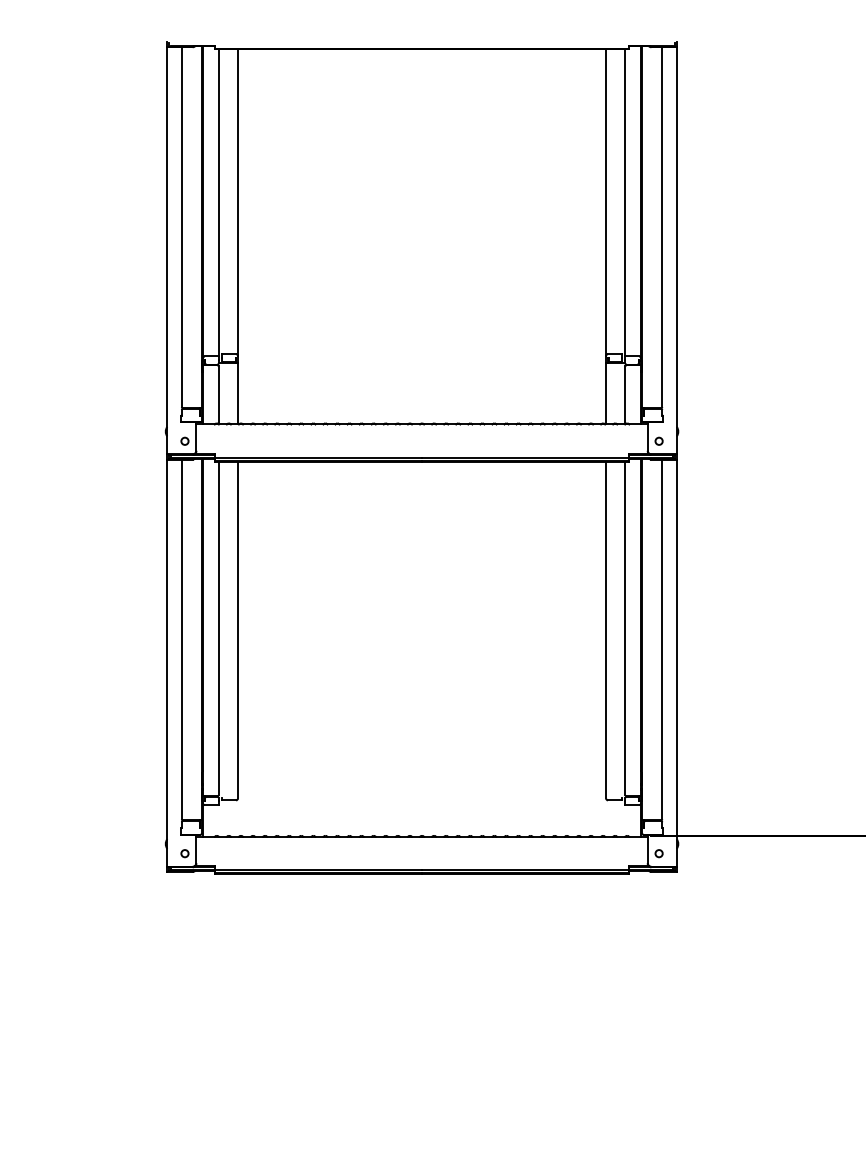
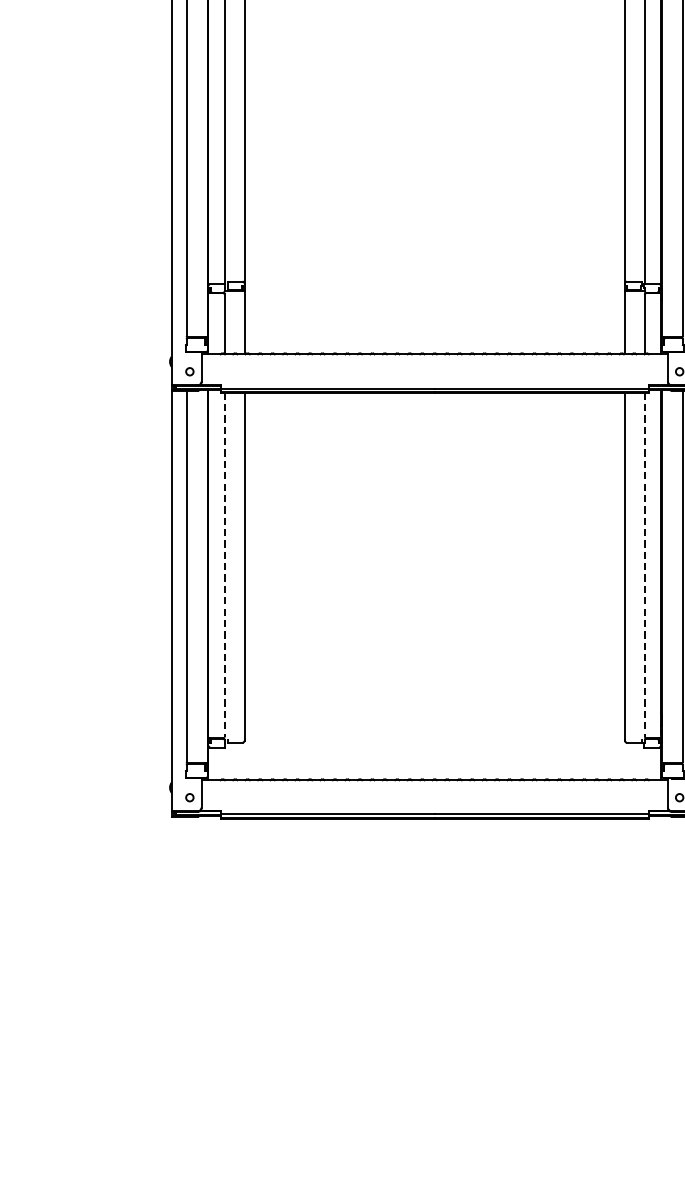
line: (218, 628) -> (224, 565), solid -> dashed
line: (625, 628) -> (644, 565), solid -> dashed

